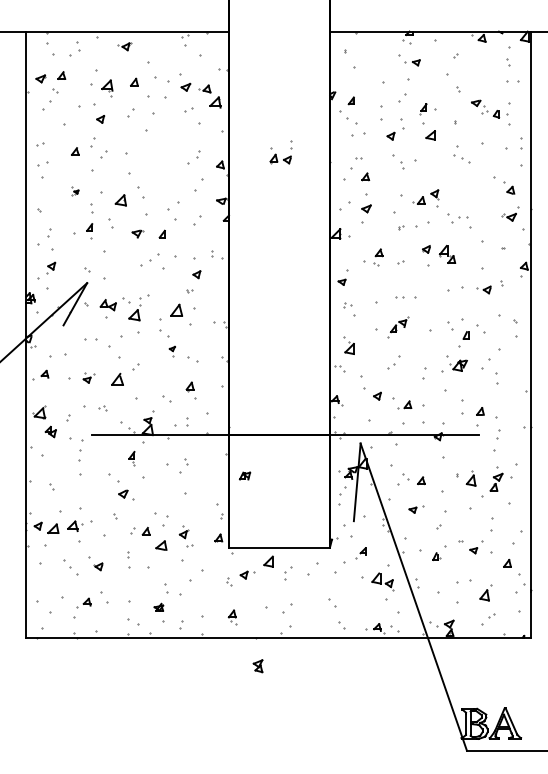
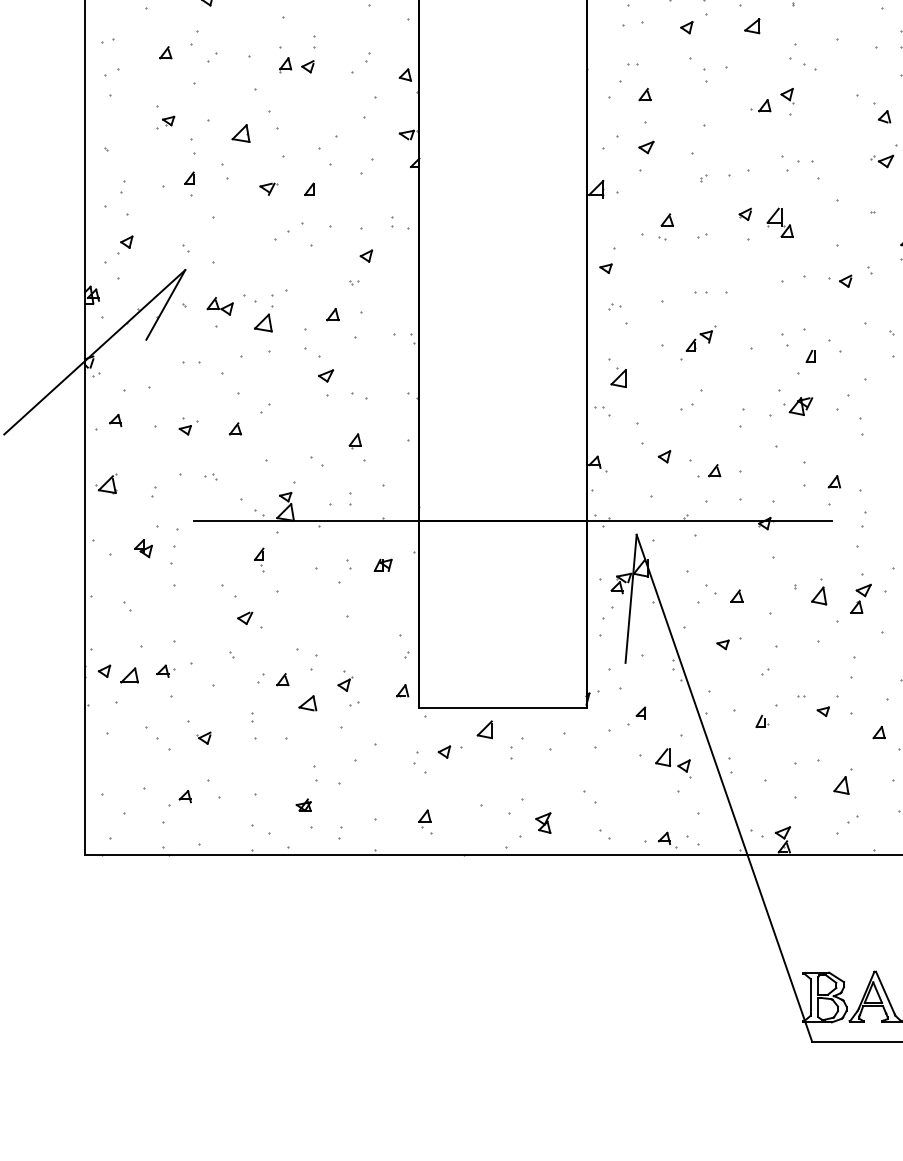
part: (280, 152) -> (296, 54), moved
part: (75, 190) -> (166, 117), size x1.67
part: (425, 198) -> (771, 102), moved
part: (176, 309) -> (332, 313), size x0.62
part: (172, 351) -> (326, 382), size x1.67
part: (117, 379) -> (235, 429), size x0.62
part: (50, 431) -> (142, 547), moved
part: (244, 475) -> (382, 564), moved
part: (75, 525) -> (166, 670), size x0.71
part: (229, 581) -> (420, 762), size x1.67
part: (257, 666) -> (542, 823), moved

